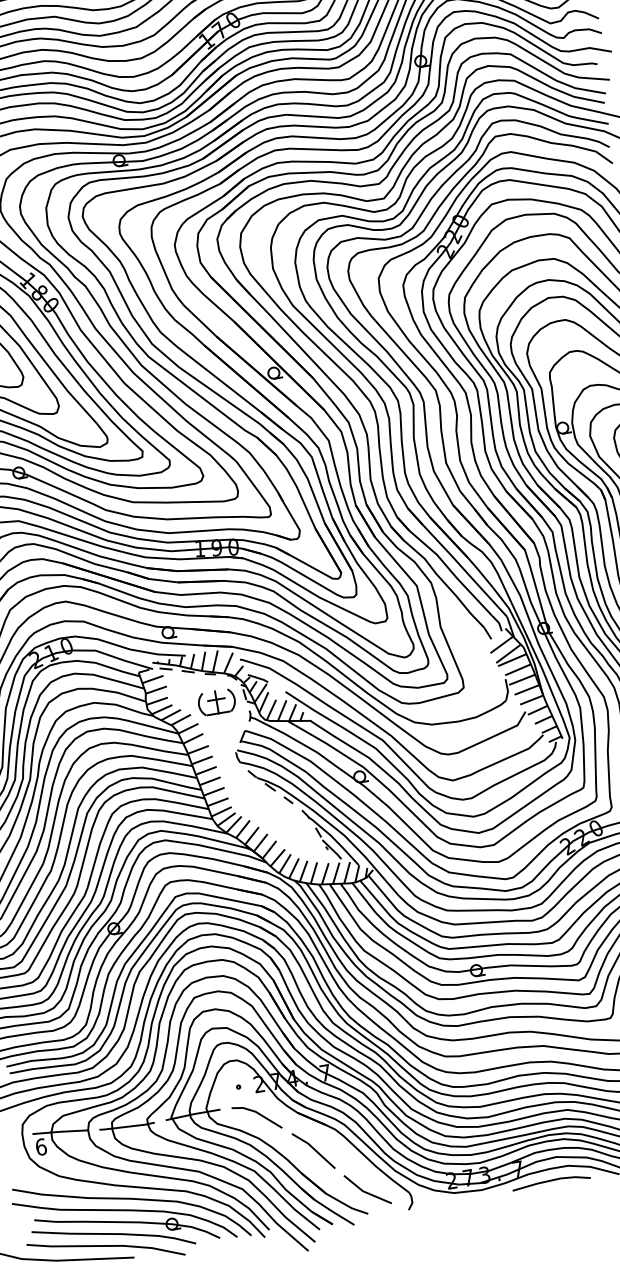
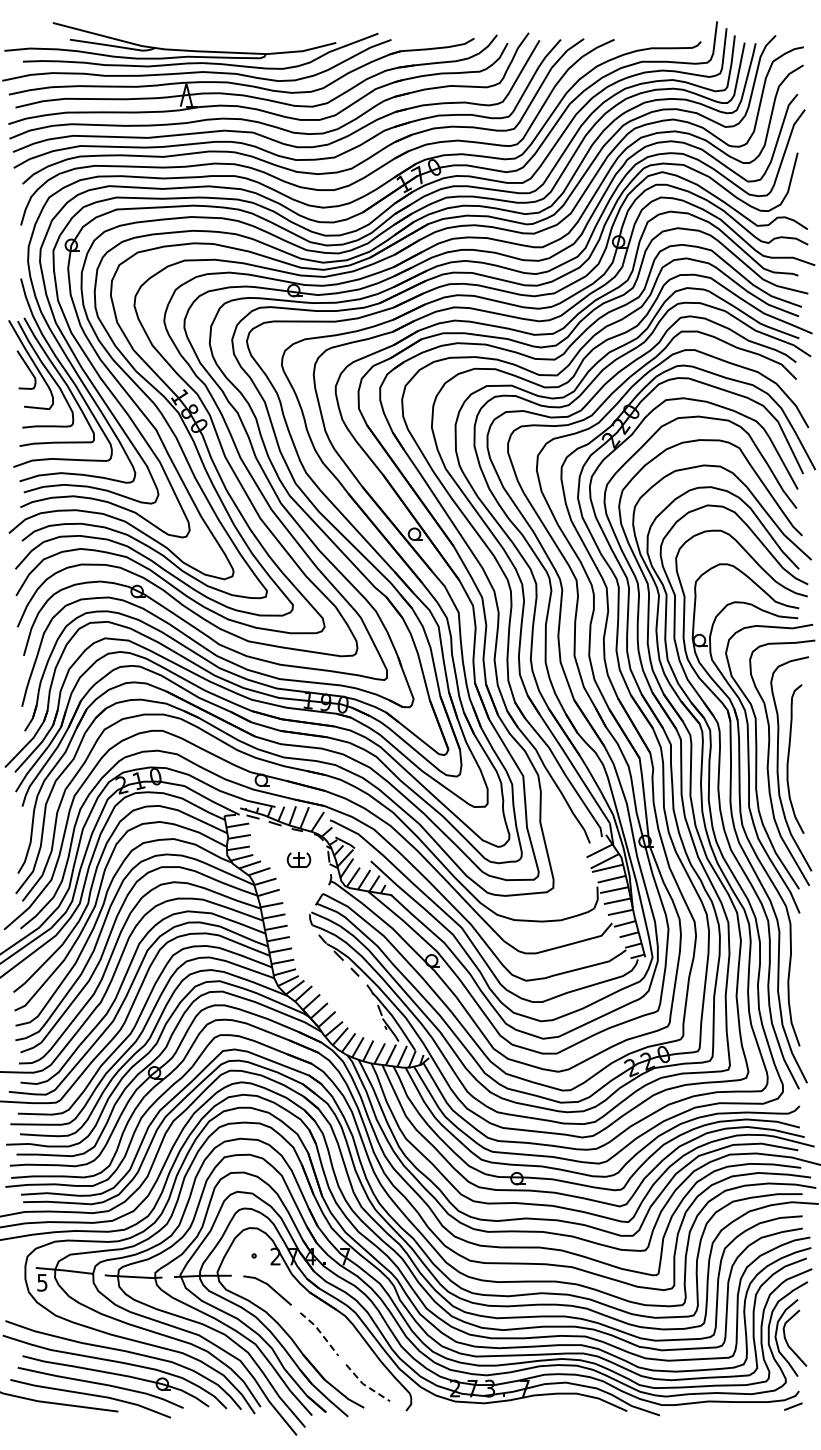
part: (216, 702) -> (298, 859), size x0.6
text: (41, 1146) -> (42, 1282), 6 -> 5
line: (315, 1150) -> (321, 1333), solid -> dashed
line: (551, 1181) -> (556, 1406), removed
line: (365, 1192) -> (365, 1385), solid -> dashed

